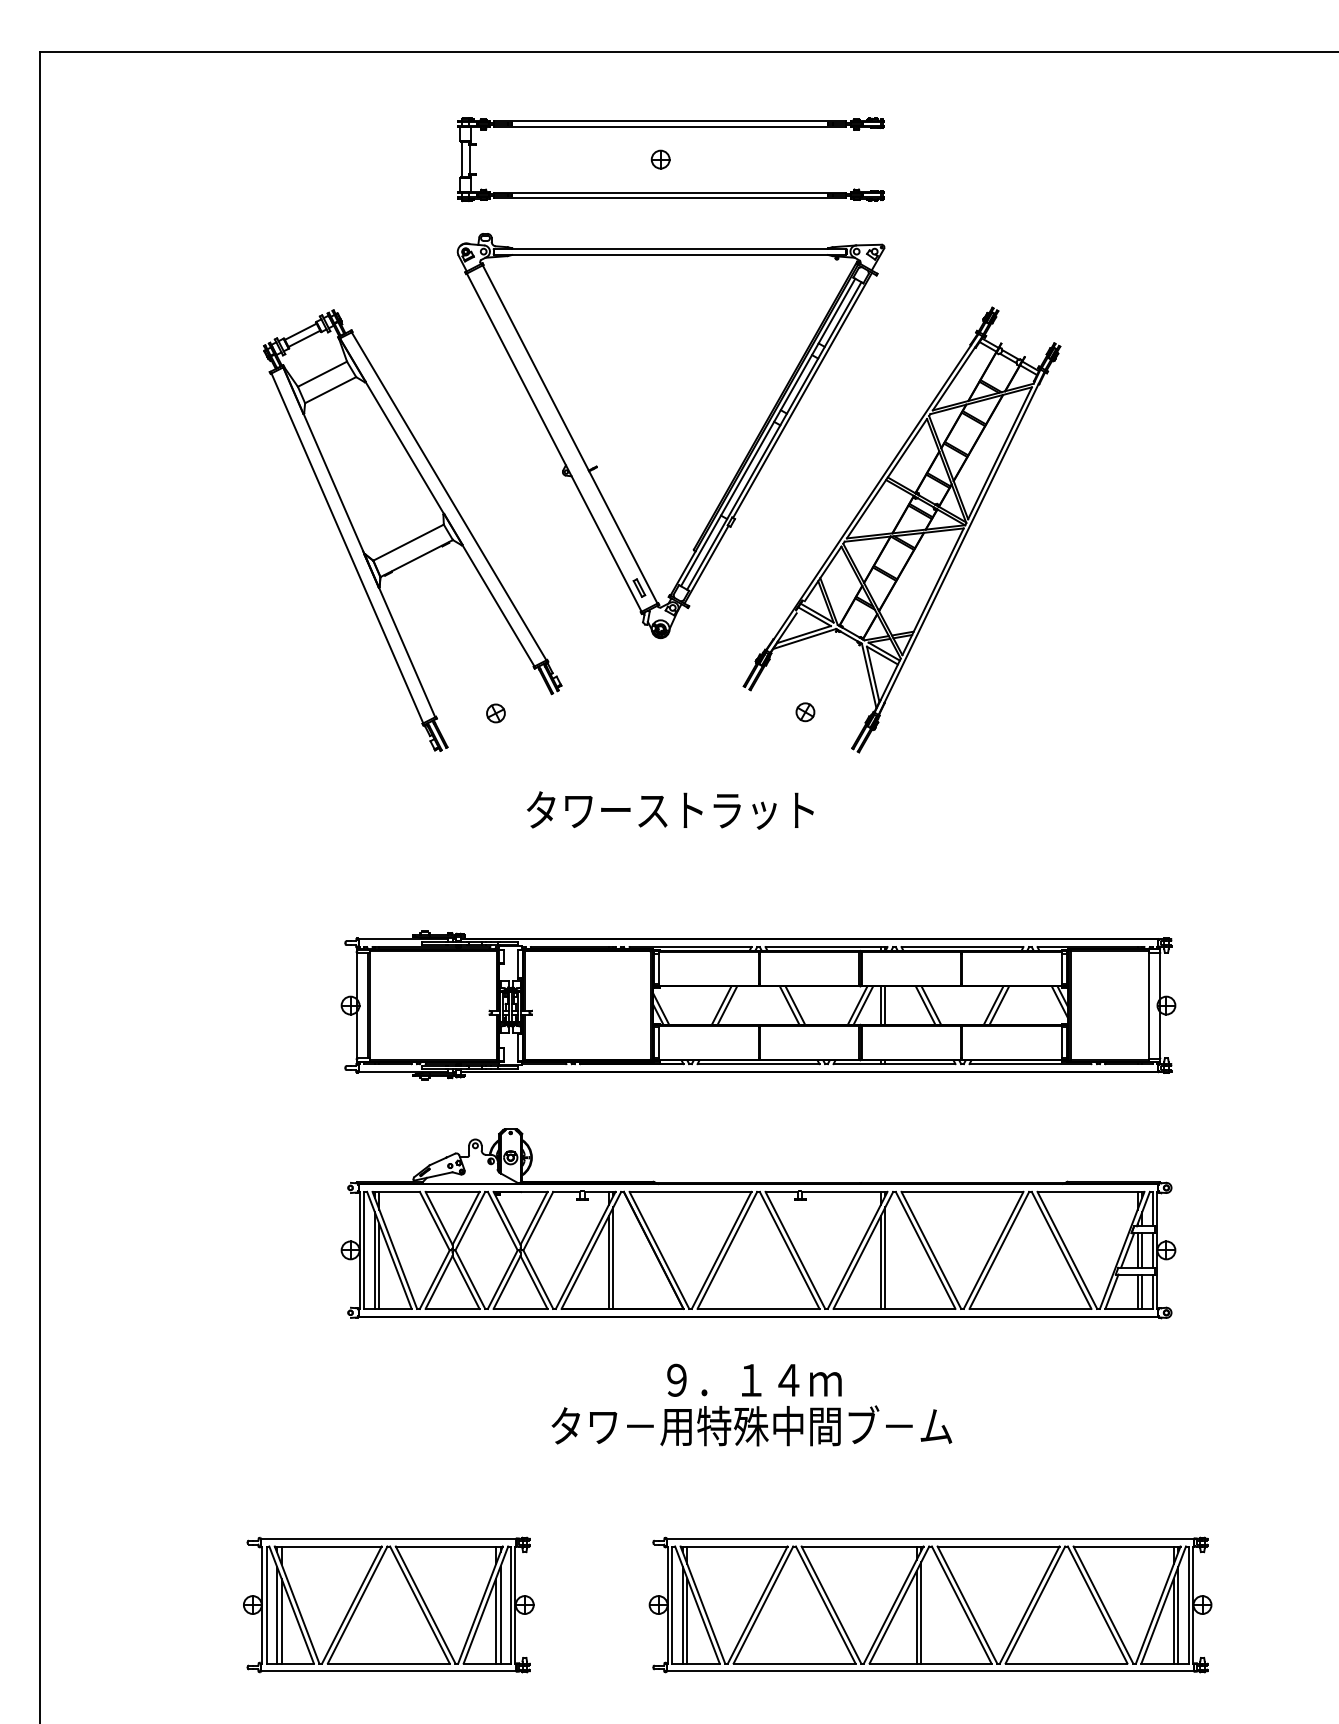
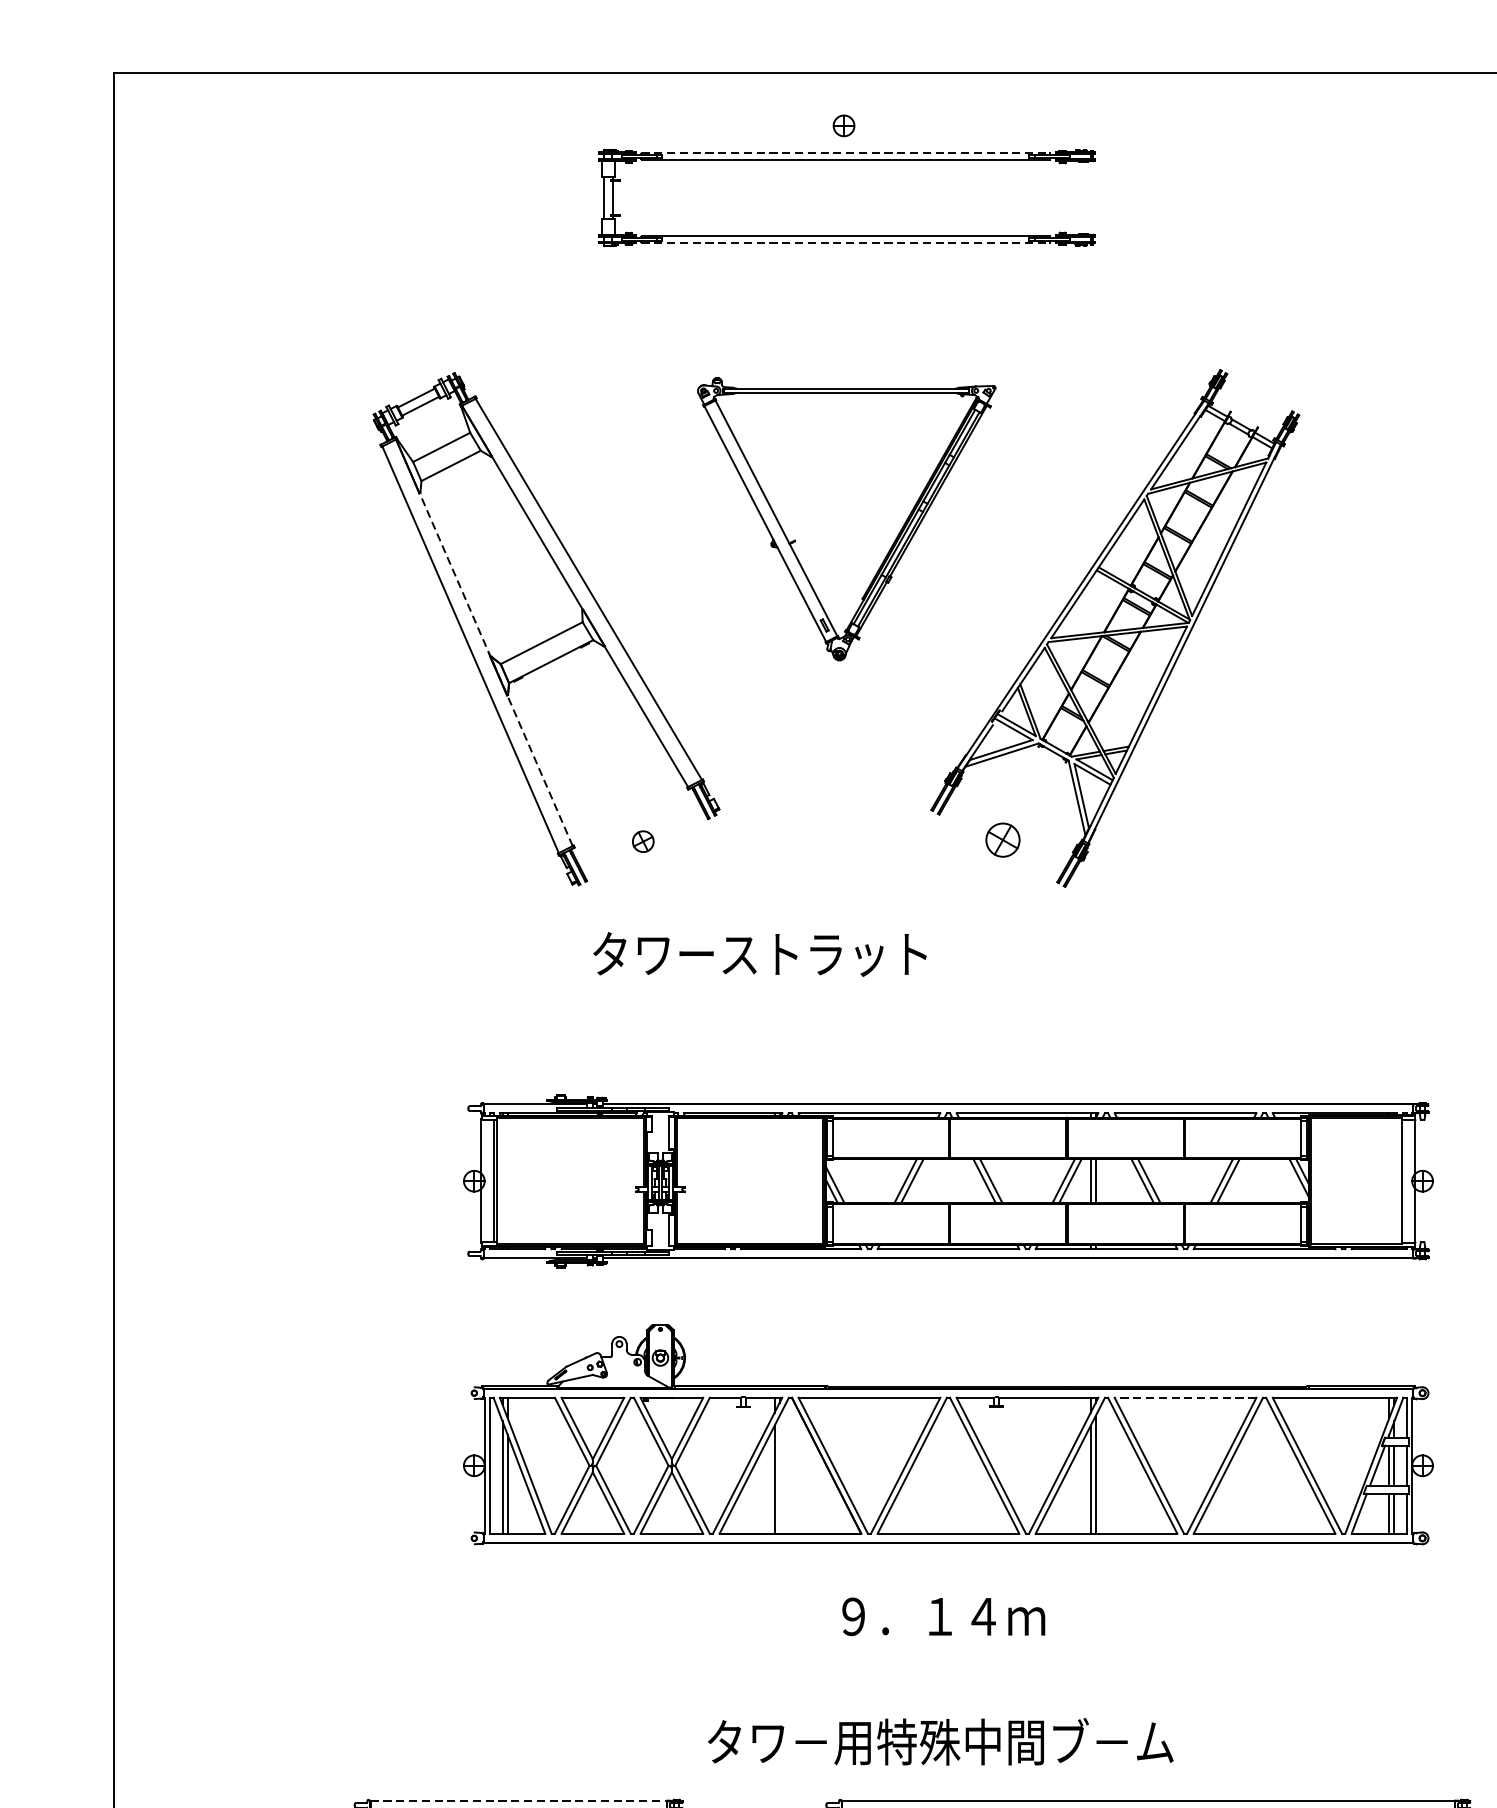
line: (670, 121) -> (846, 153), solid -> dashed
part: (660, 159) -> (843, 125), moved
line: (670, 198) -> (846, 243), solid -> dashed
part: (670, 436) -> (846, 519), size x0.6
line: (369, 565) -> (496, 669), solid -> dashed
part: (805, 712) -> (1003, 840), size x1.6
text: (670, 810) -> (760, 954), moved
line: (962, 1191) -> (1185, 1397), solid -> dashed
line: (613, 1257) -> (779, 1474), removed
text: (751, 1425) -> (940, 1741), moved
line: (389, 1538) -> (519, 1800), solid -> dashed

